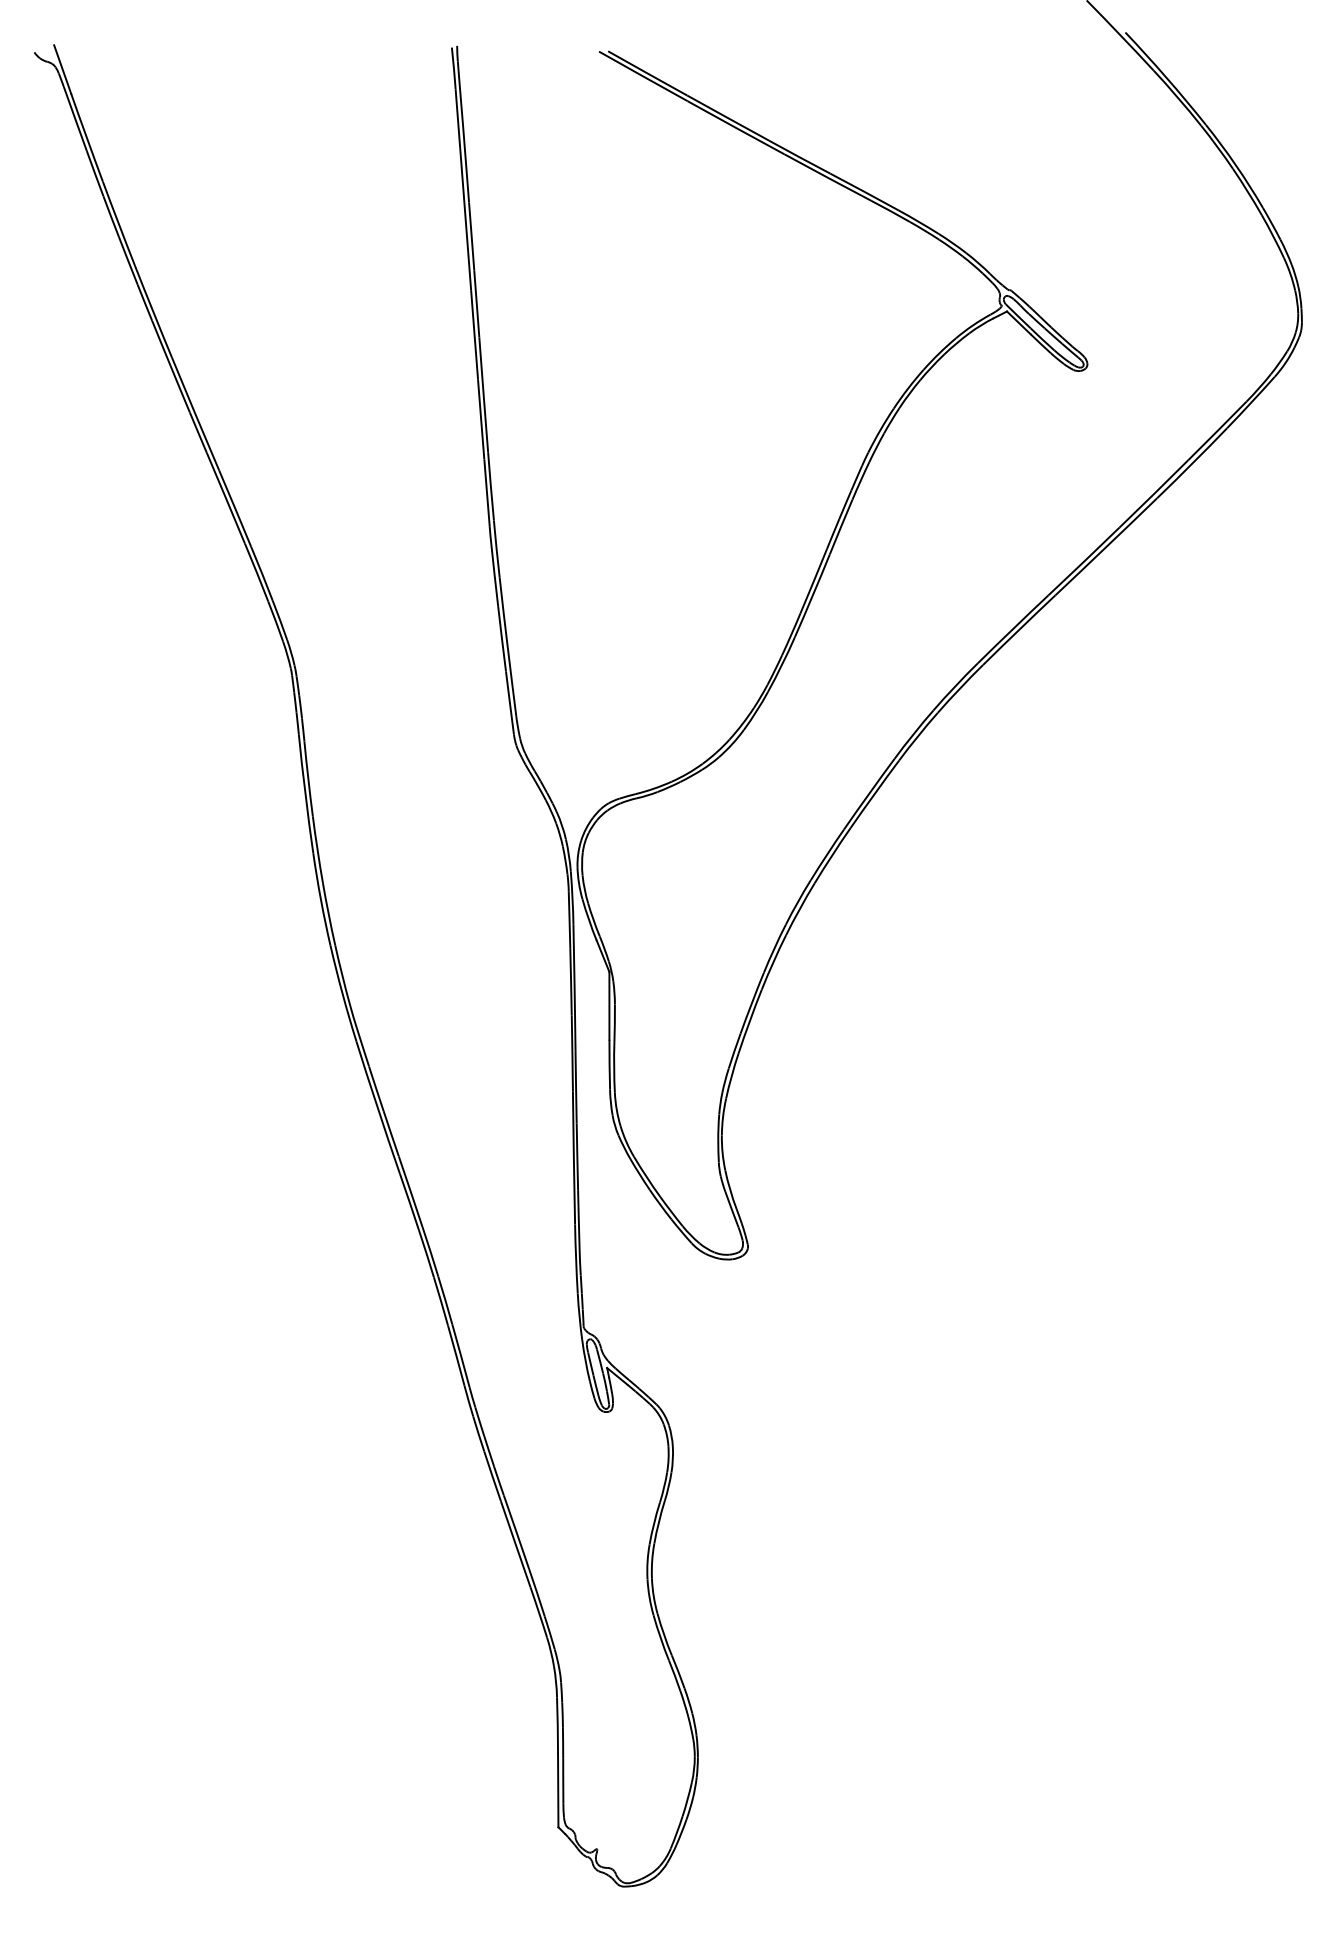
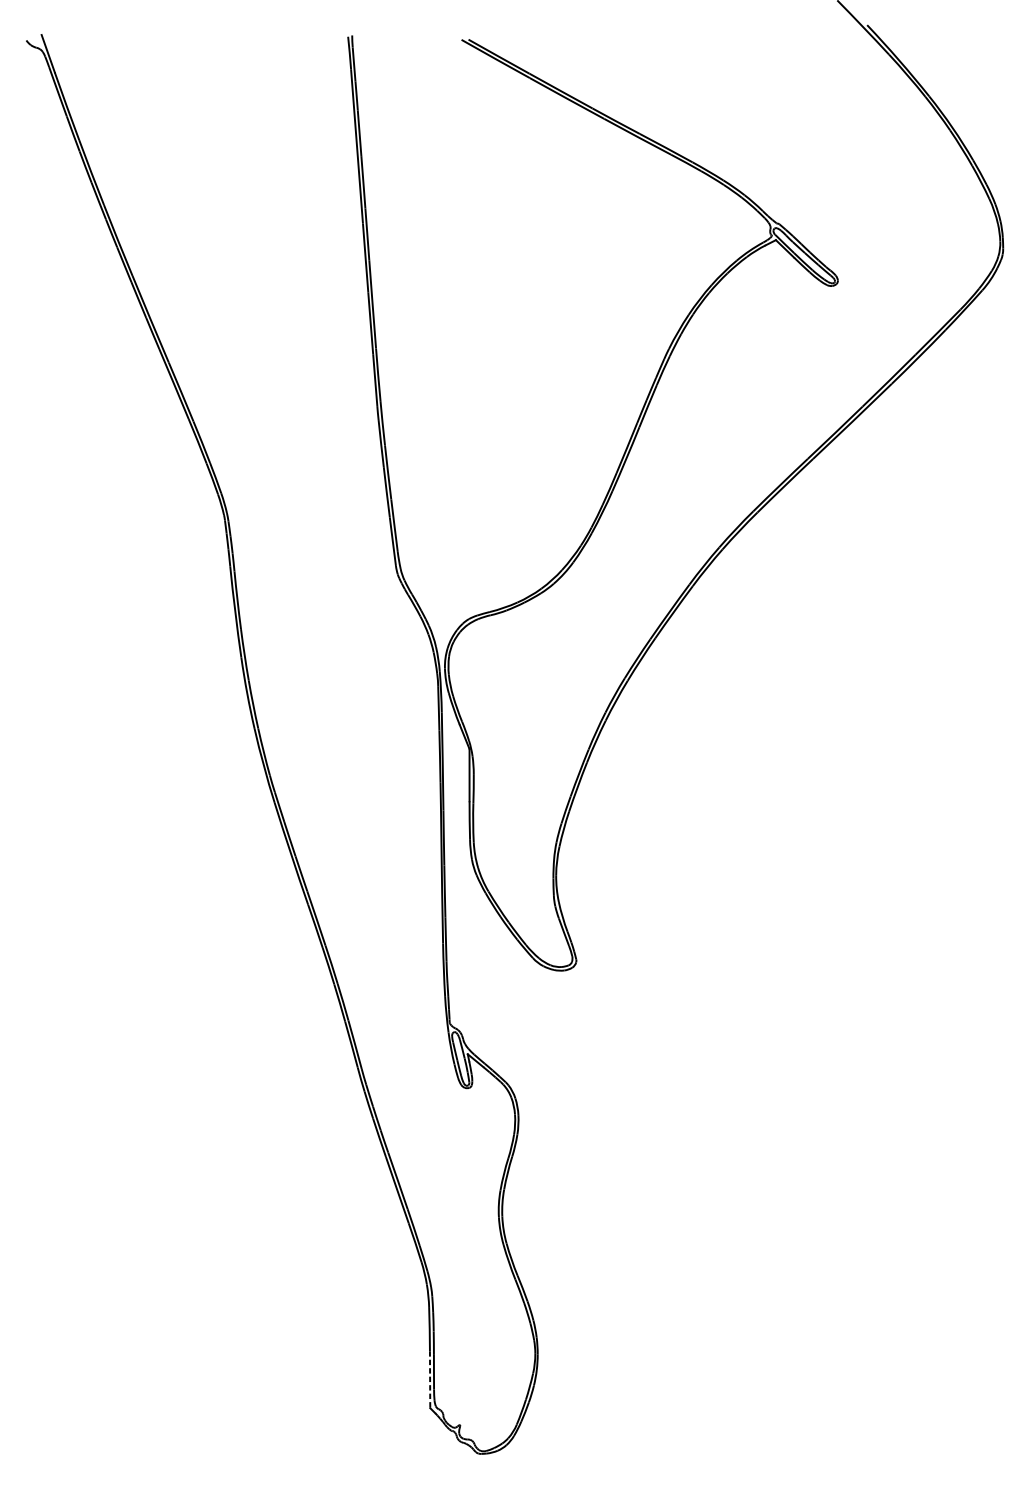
line: (558, 1790) -> (430, 1379), solid -> dashed

